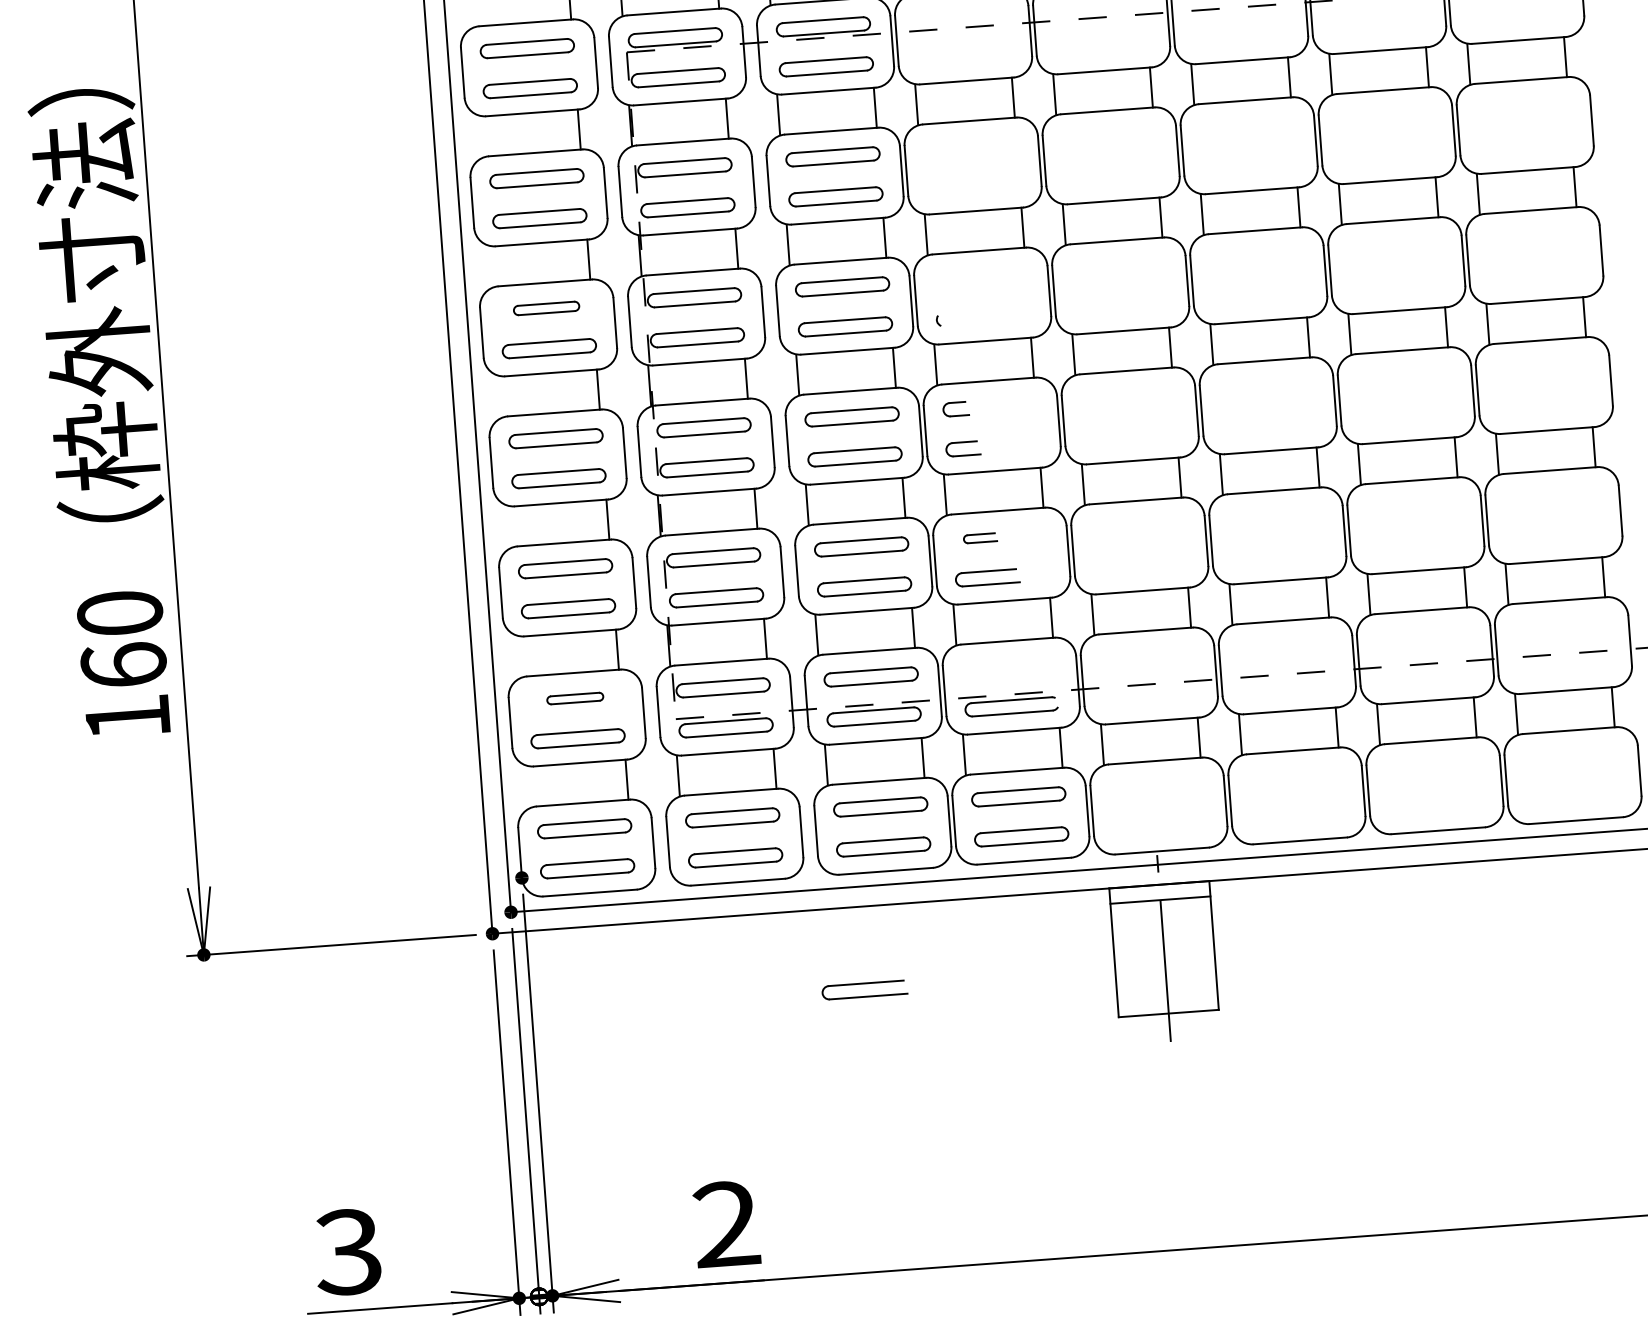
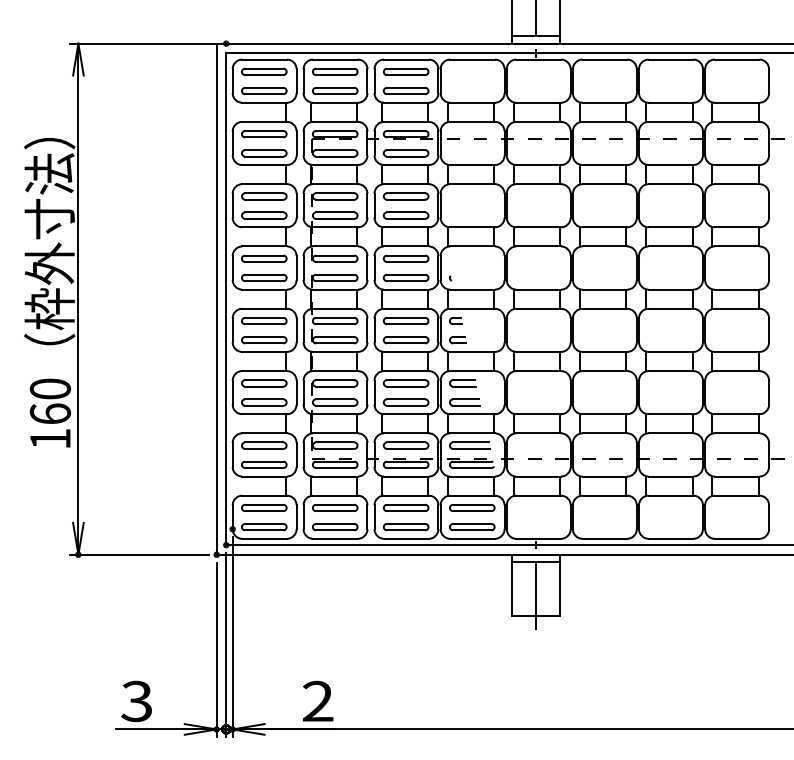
part: (546, 307) -> (264, 258), size x1.43
part: (979, 538) -> (462, 383), size x1.67
part: (575, 698) -> (264, 445), size x1.67
part: (863, 989) -> (469, 445), moved

